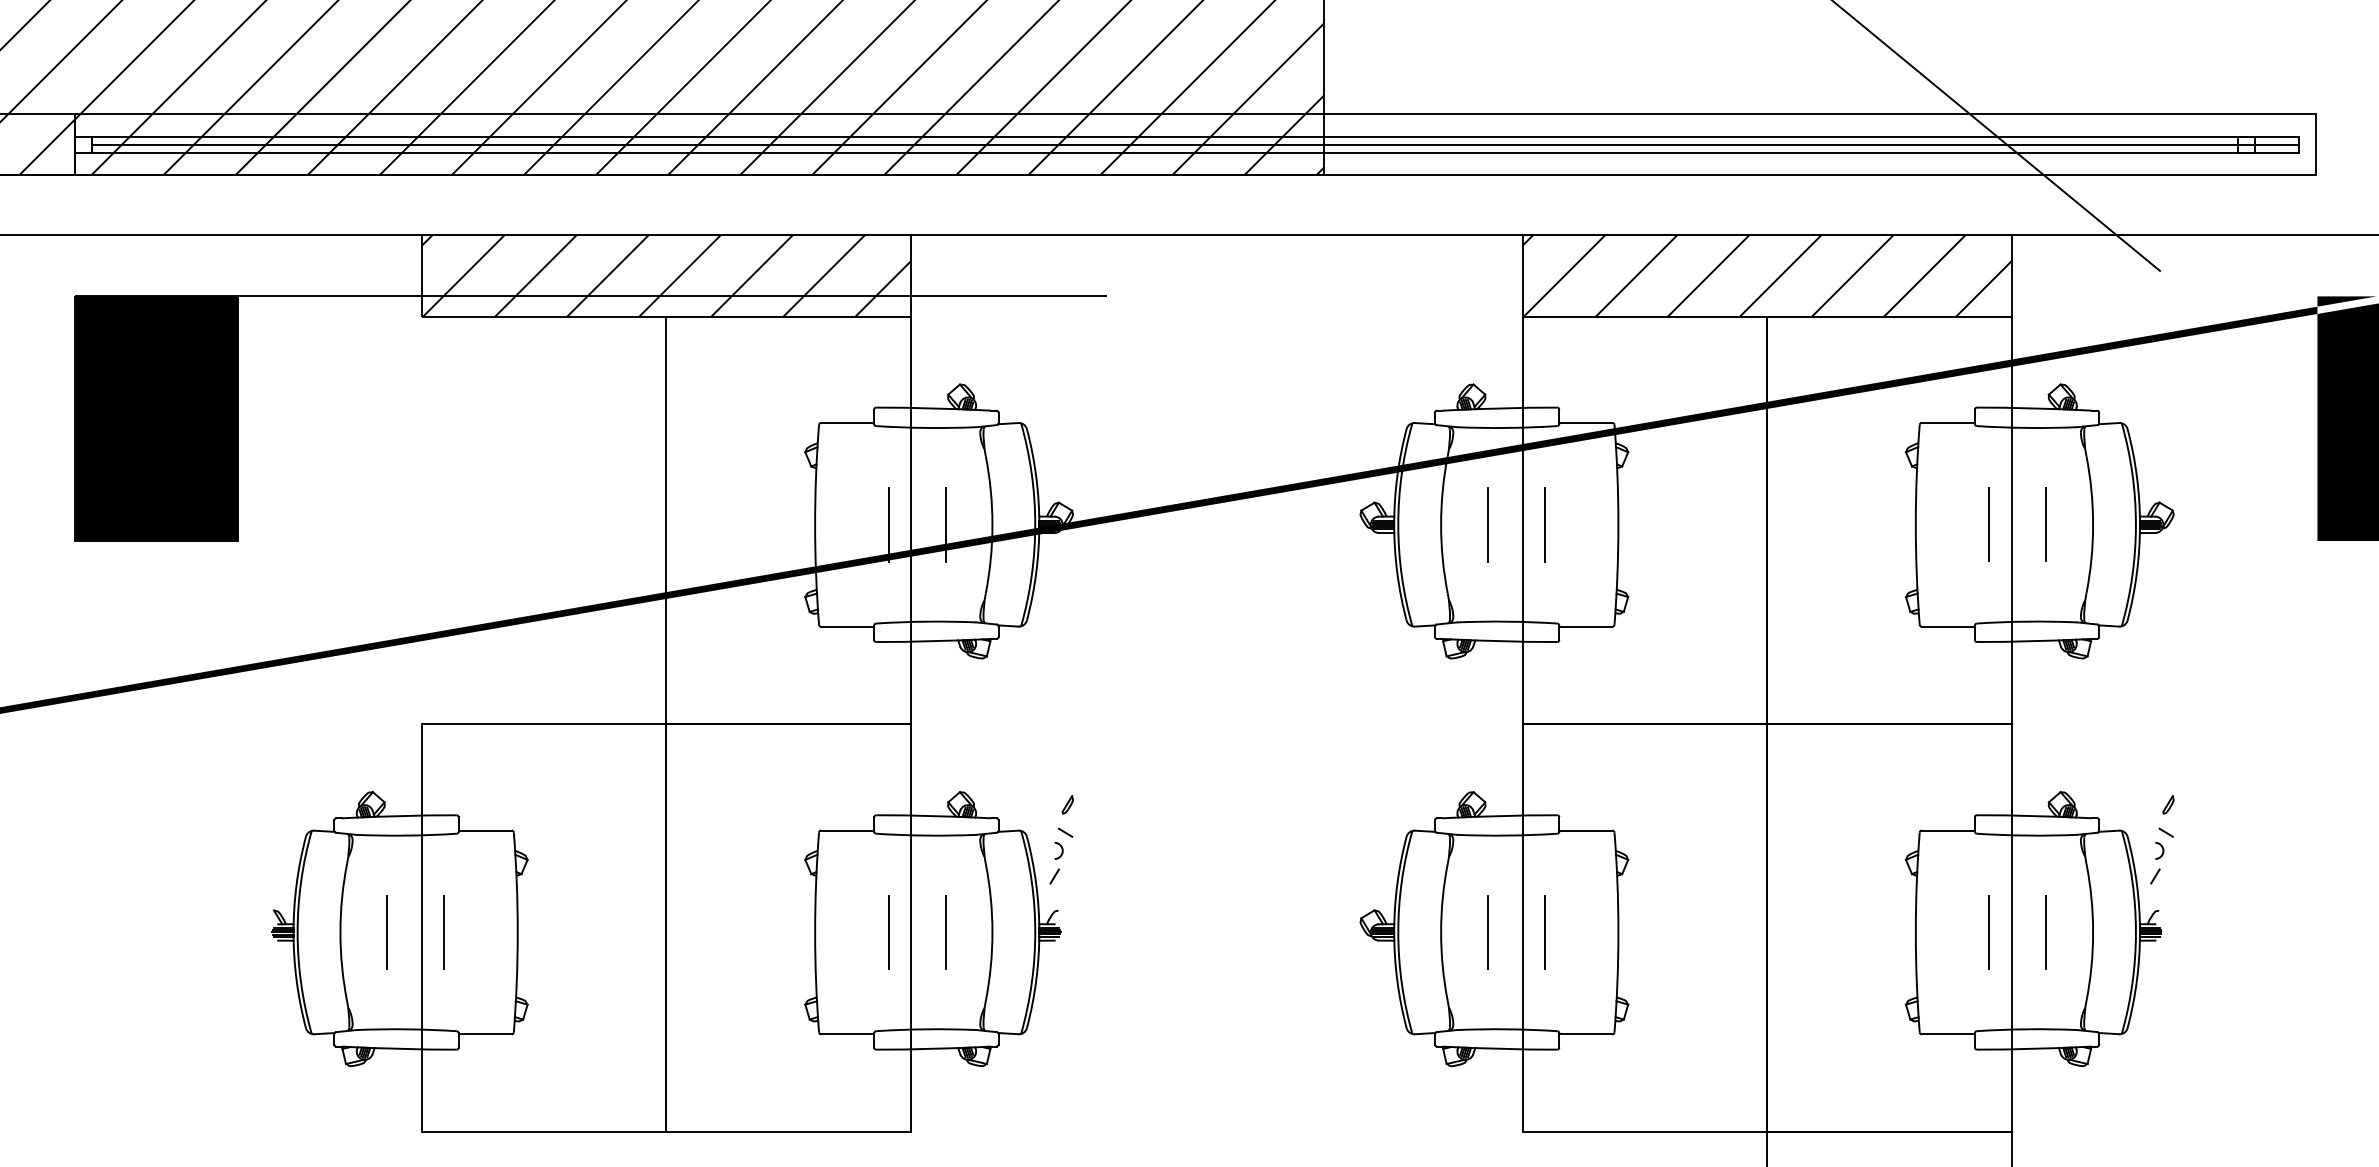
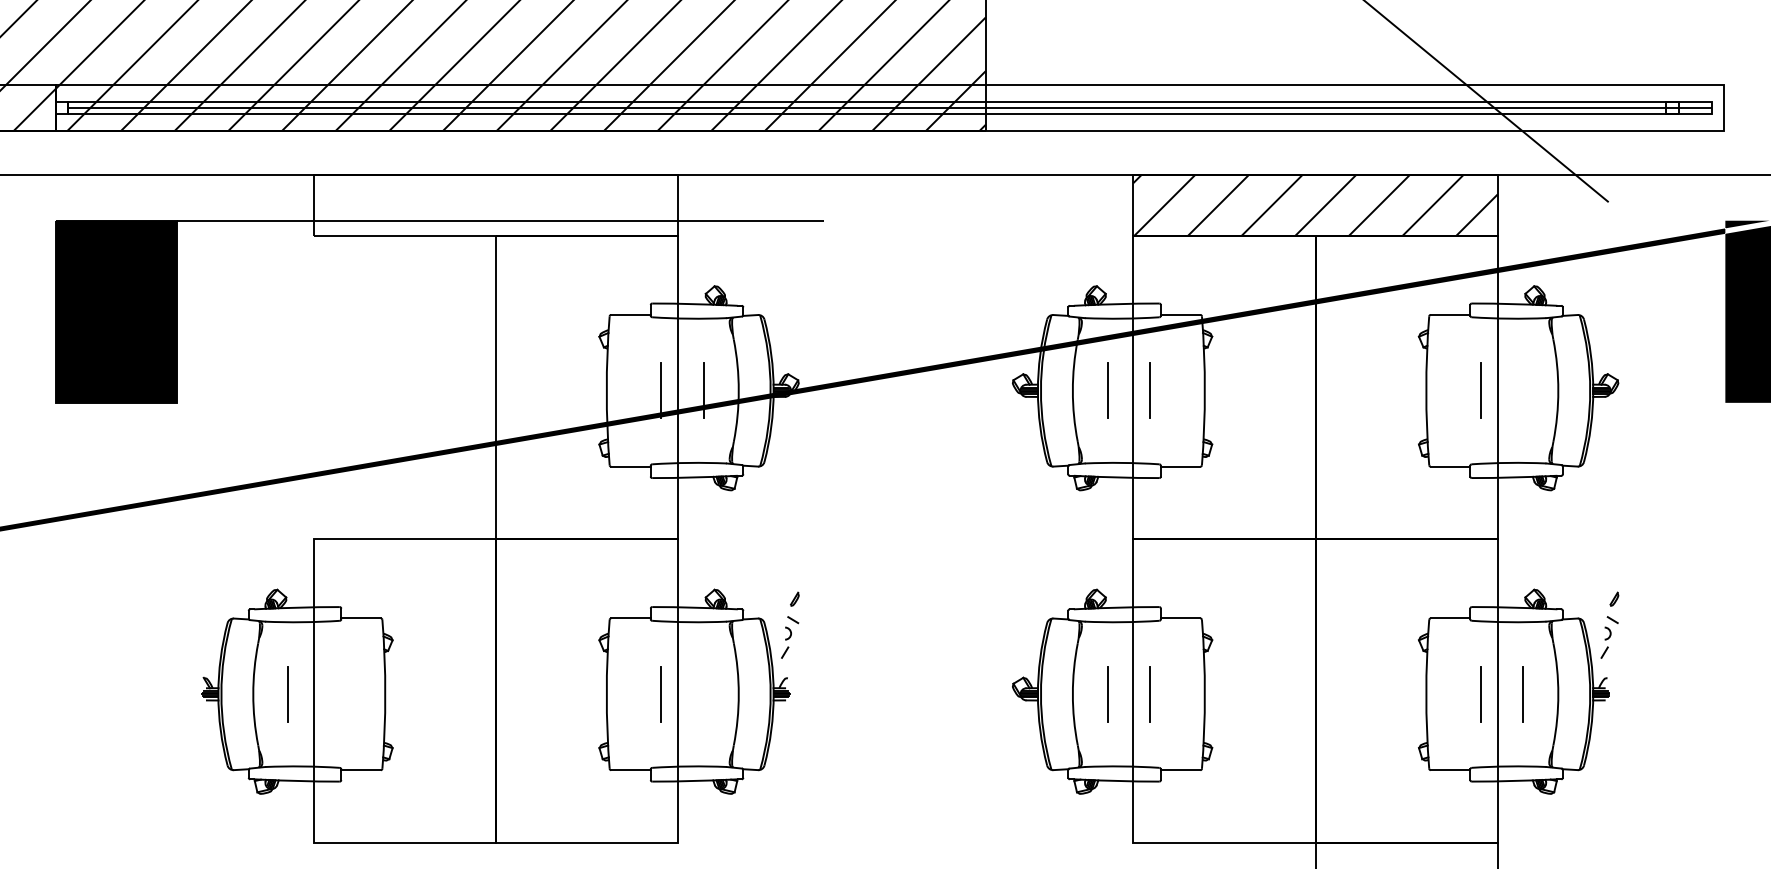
hatch: (666, 275) -> (496, 205), removed
line: (2045, 524) -> (1522, 390), removed
line: (444, 932) -> (330, 694), removed
line: (945, 932) -> (703, 694), removed

